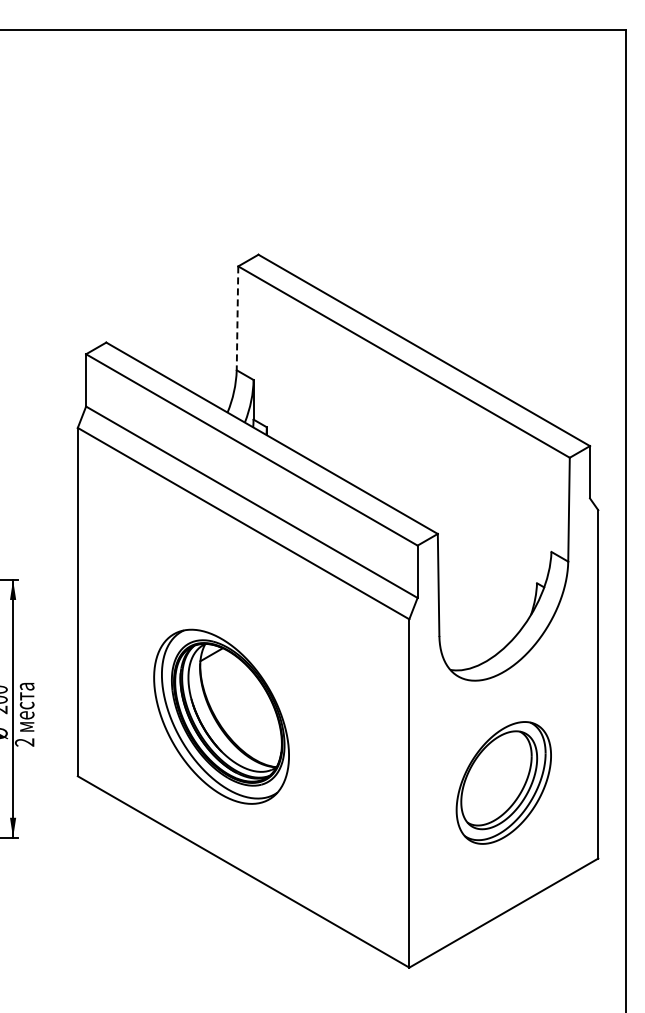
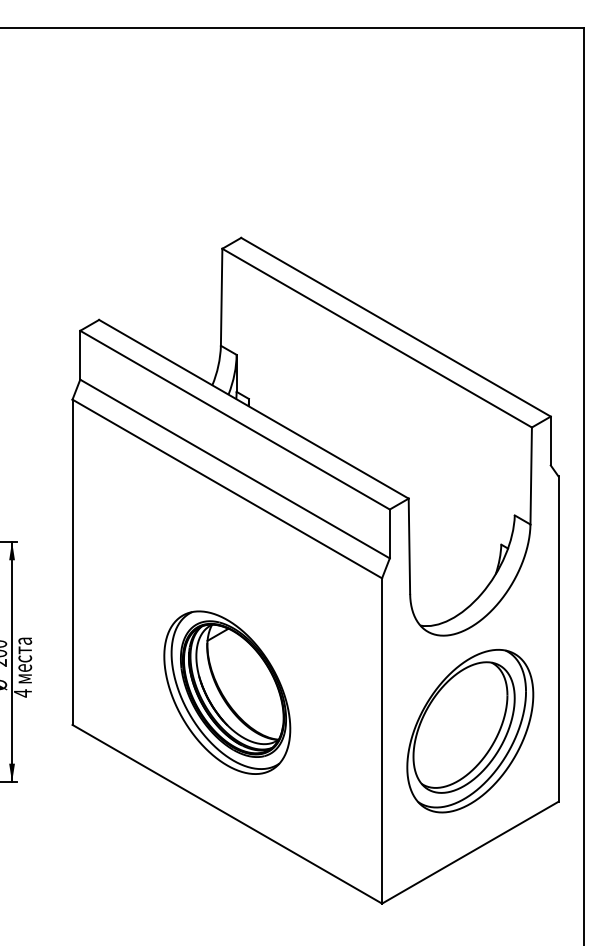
line: (237, 318) -> (221, 297), dashed -> solid
part: (221, 716) -> (227, 692), moved
text: (24, 742) -> (22, 693), 2 -> 4
part: (503, 782) -> (470, 730), size x1.43

